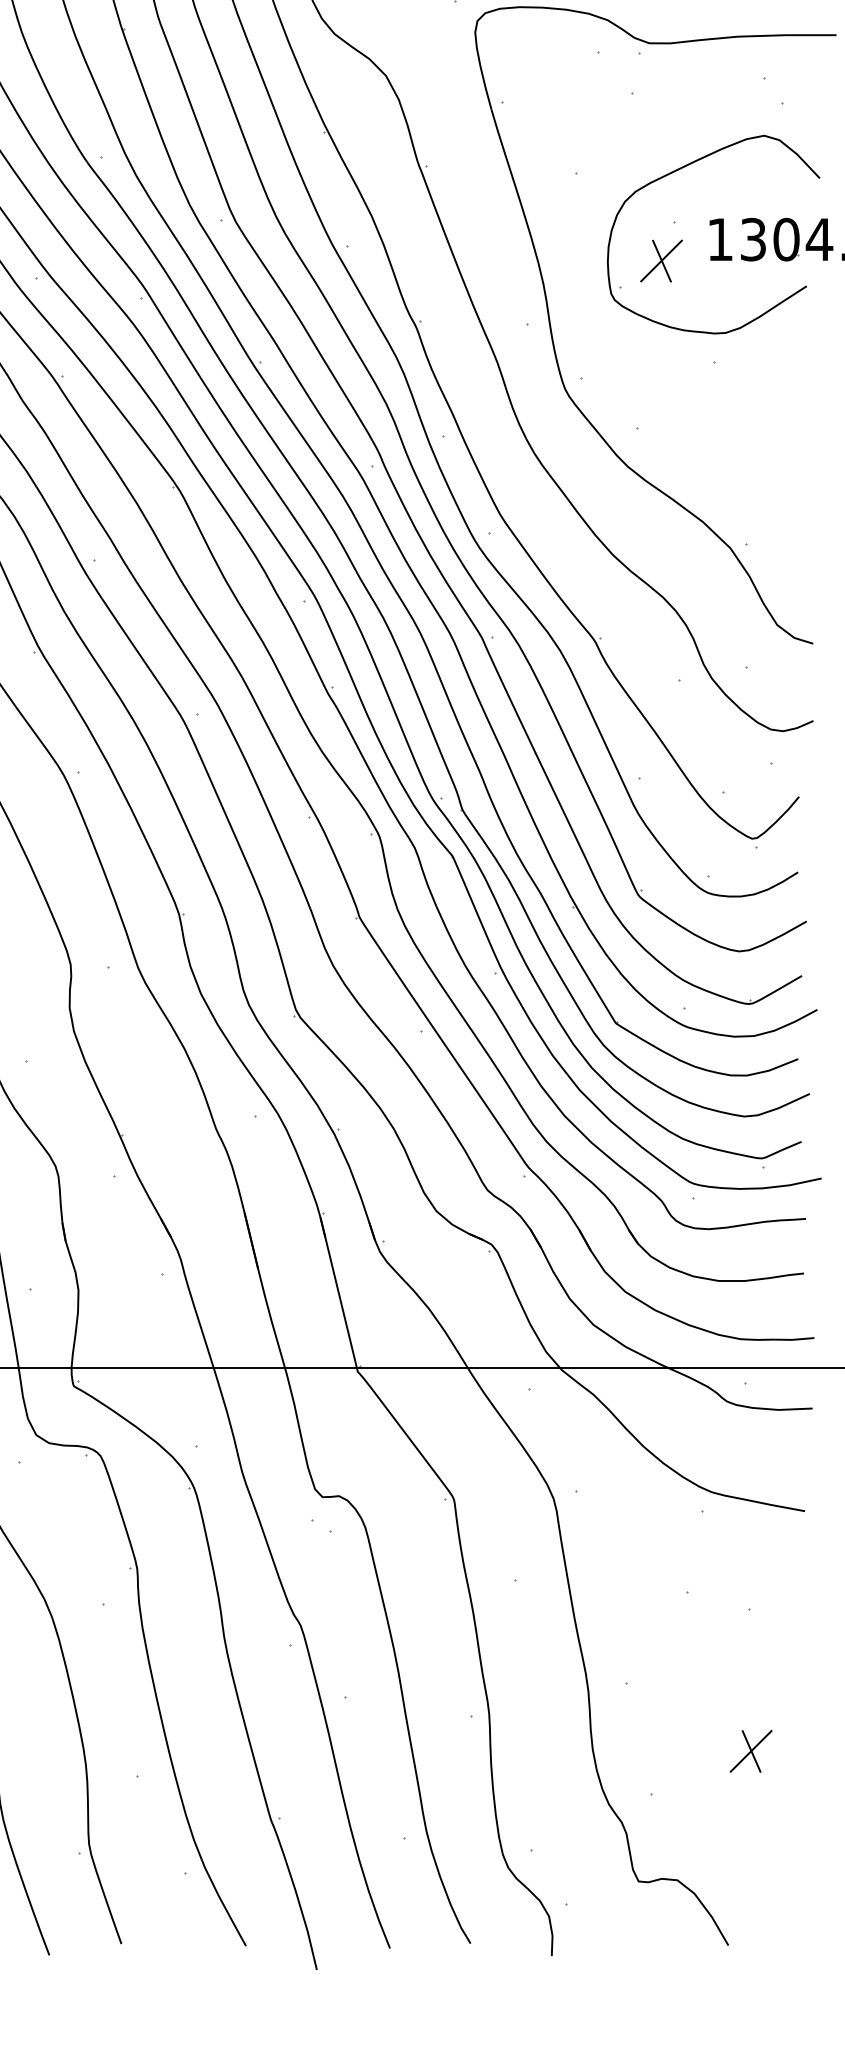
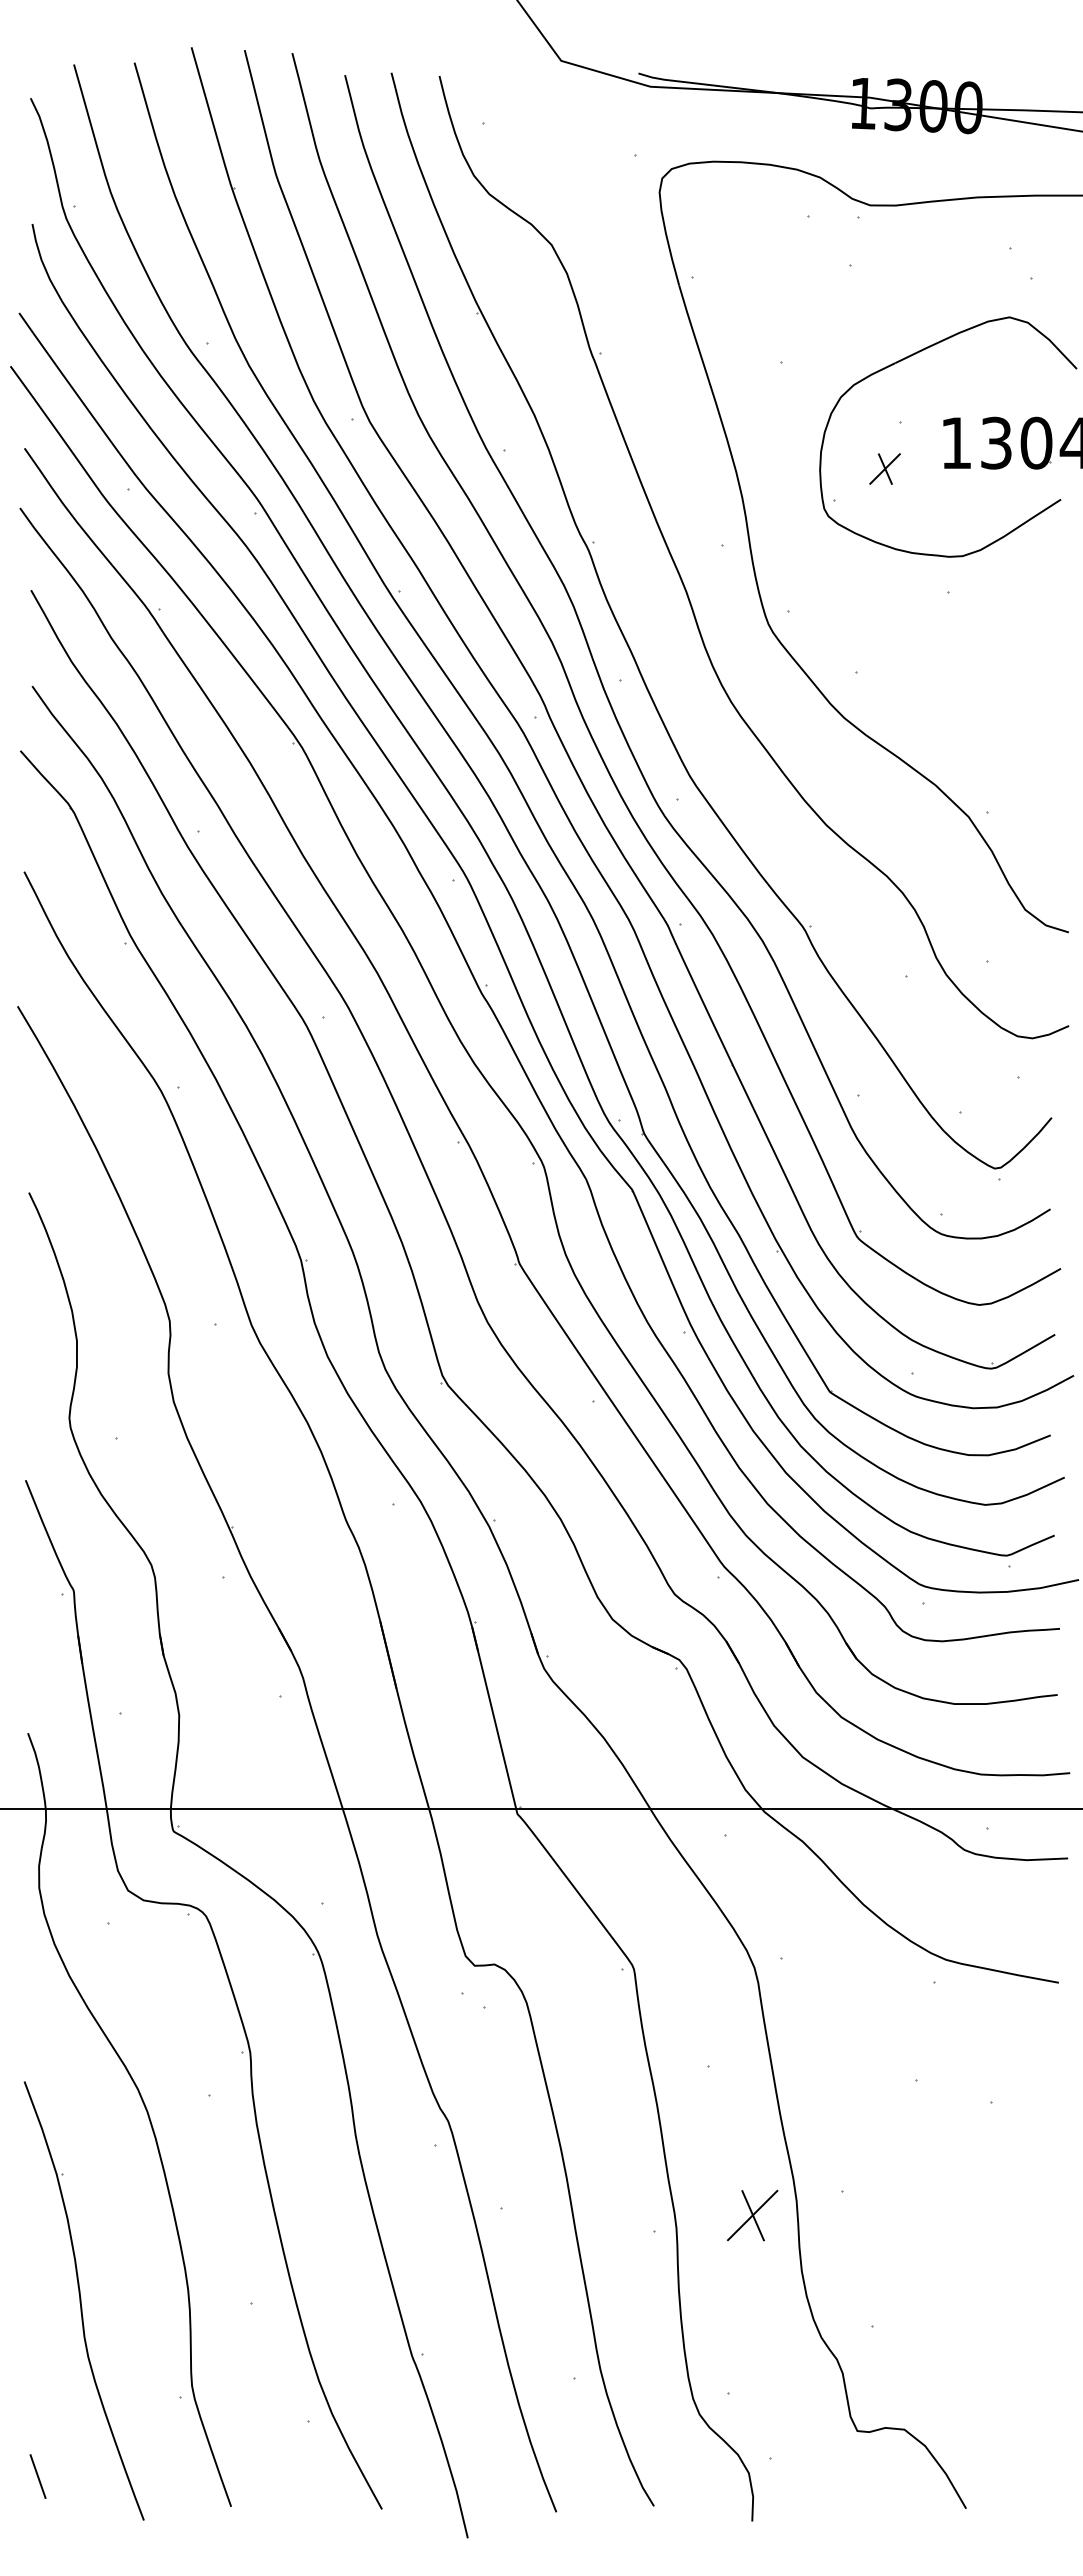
part: (661, 260) -> (884, 468), size x0.6
part: (751, 1751) -> (752, 2215), moved

